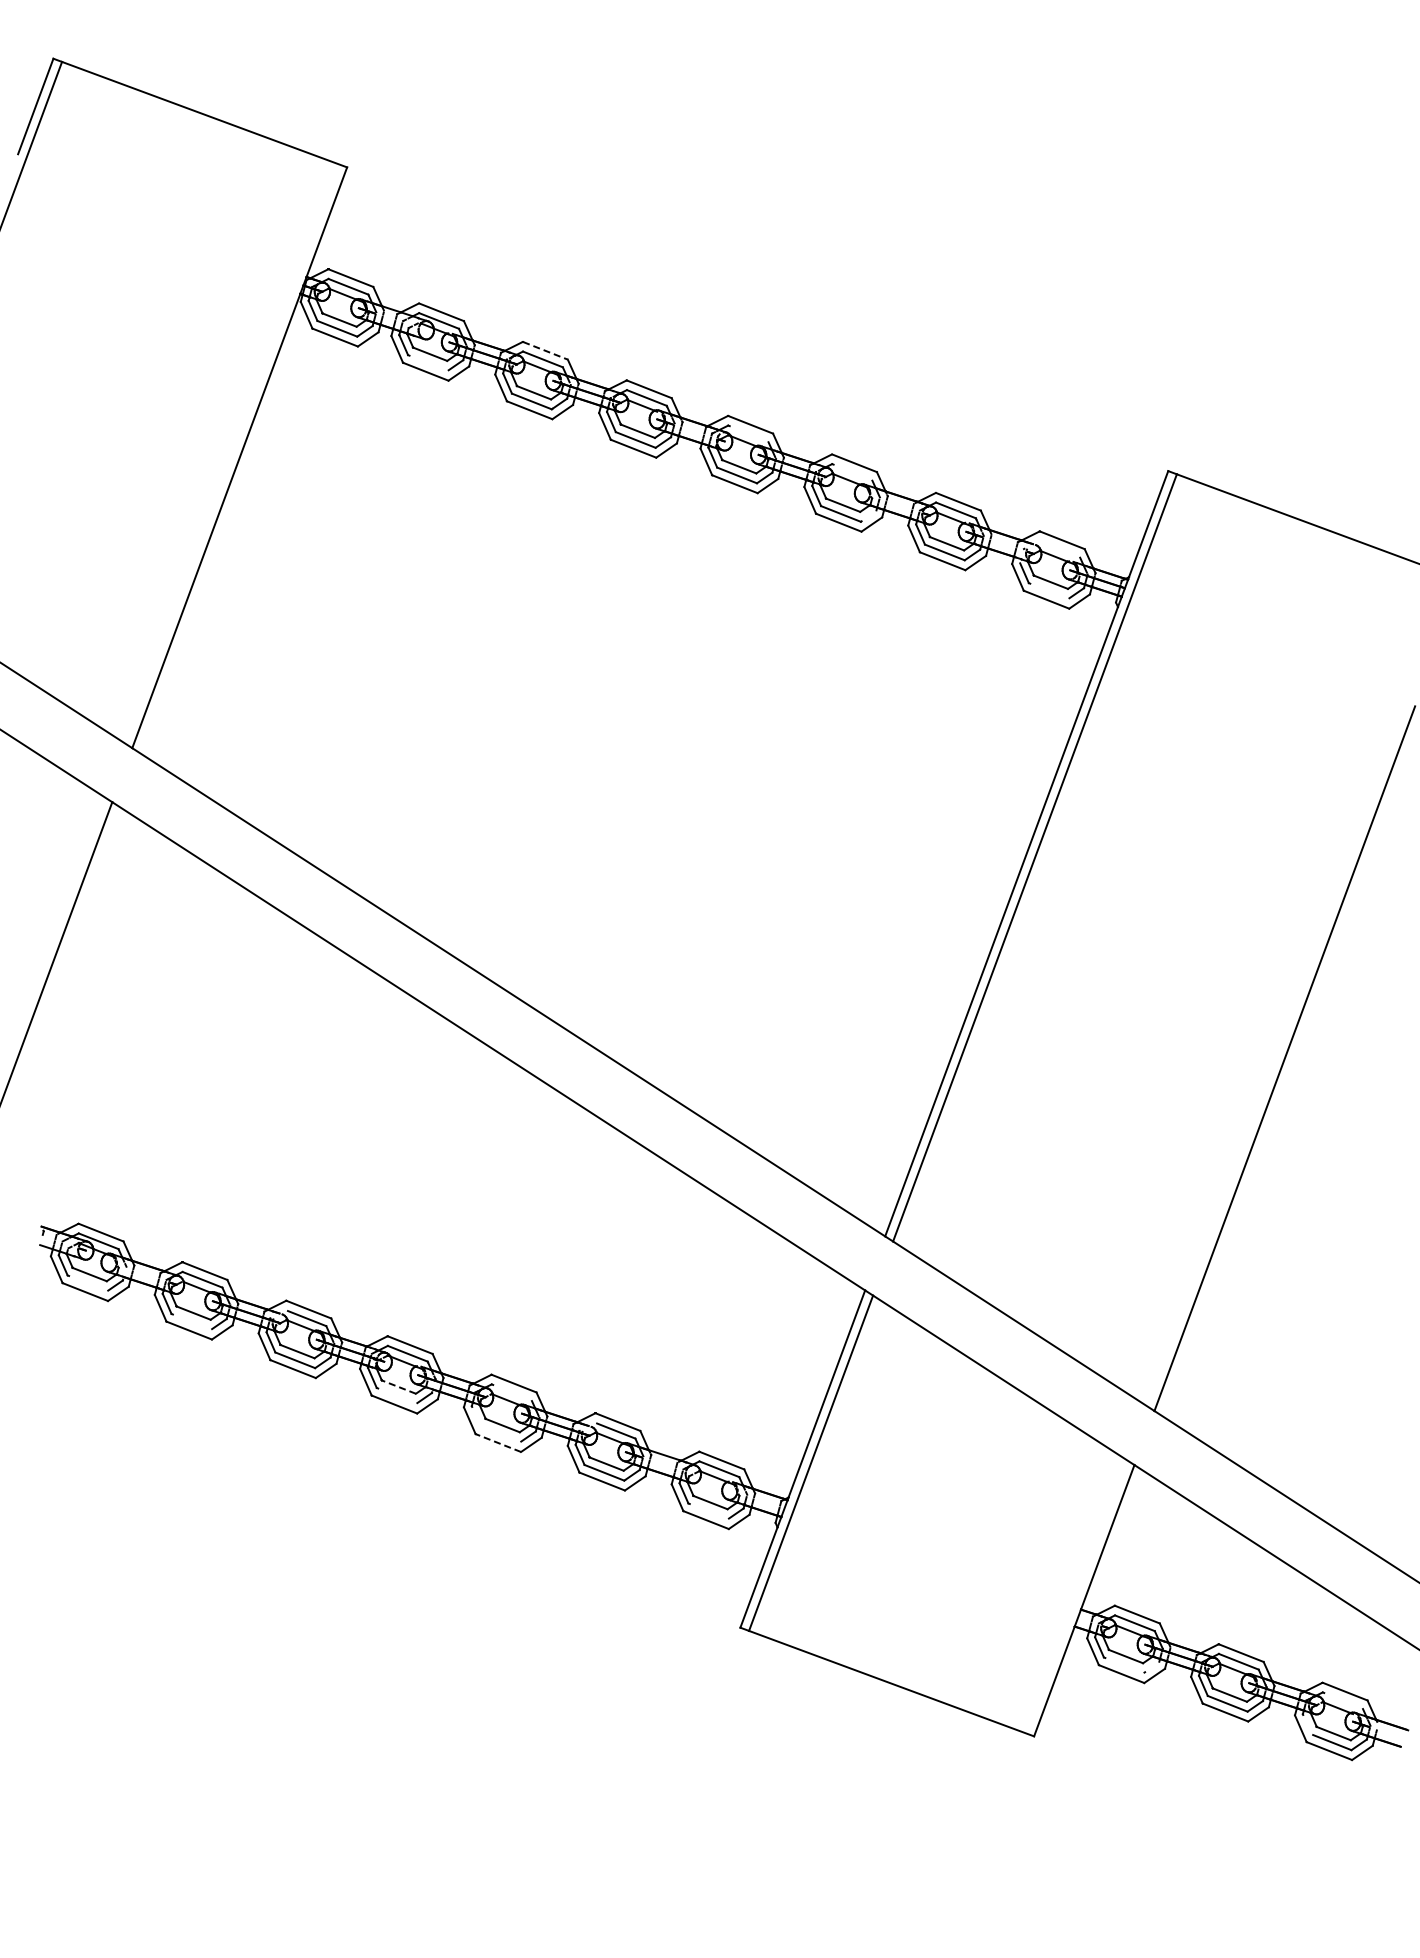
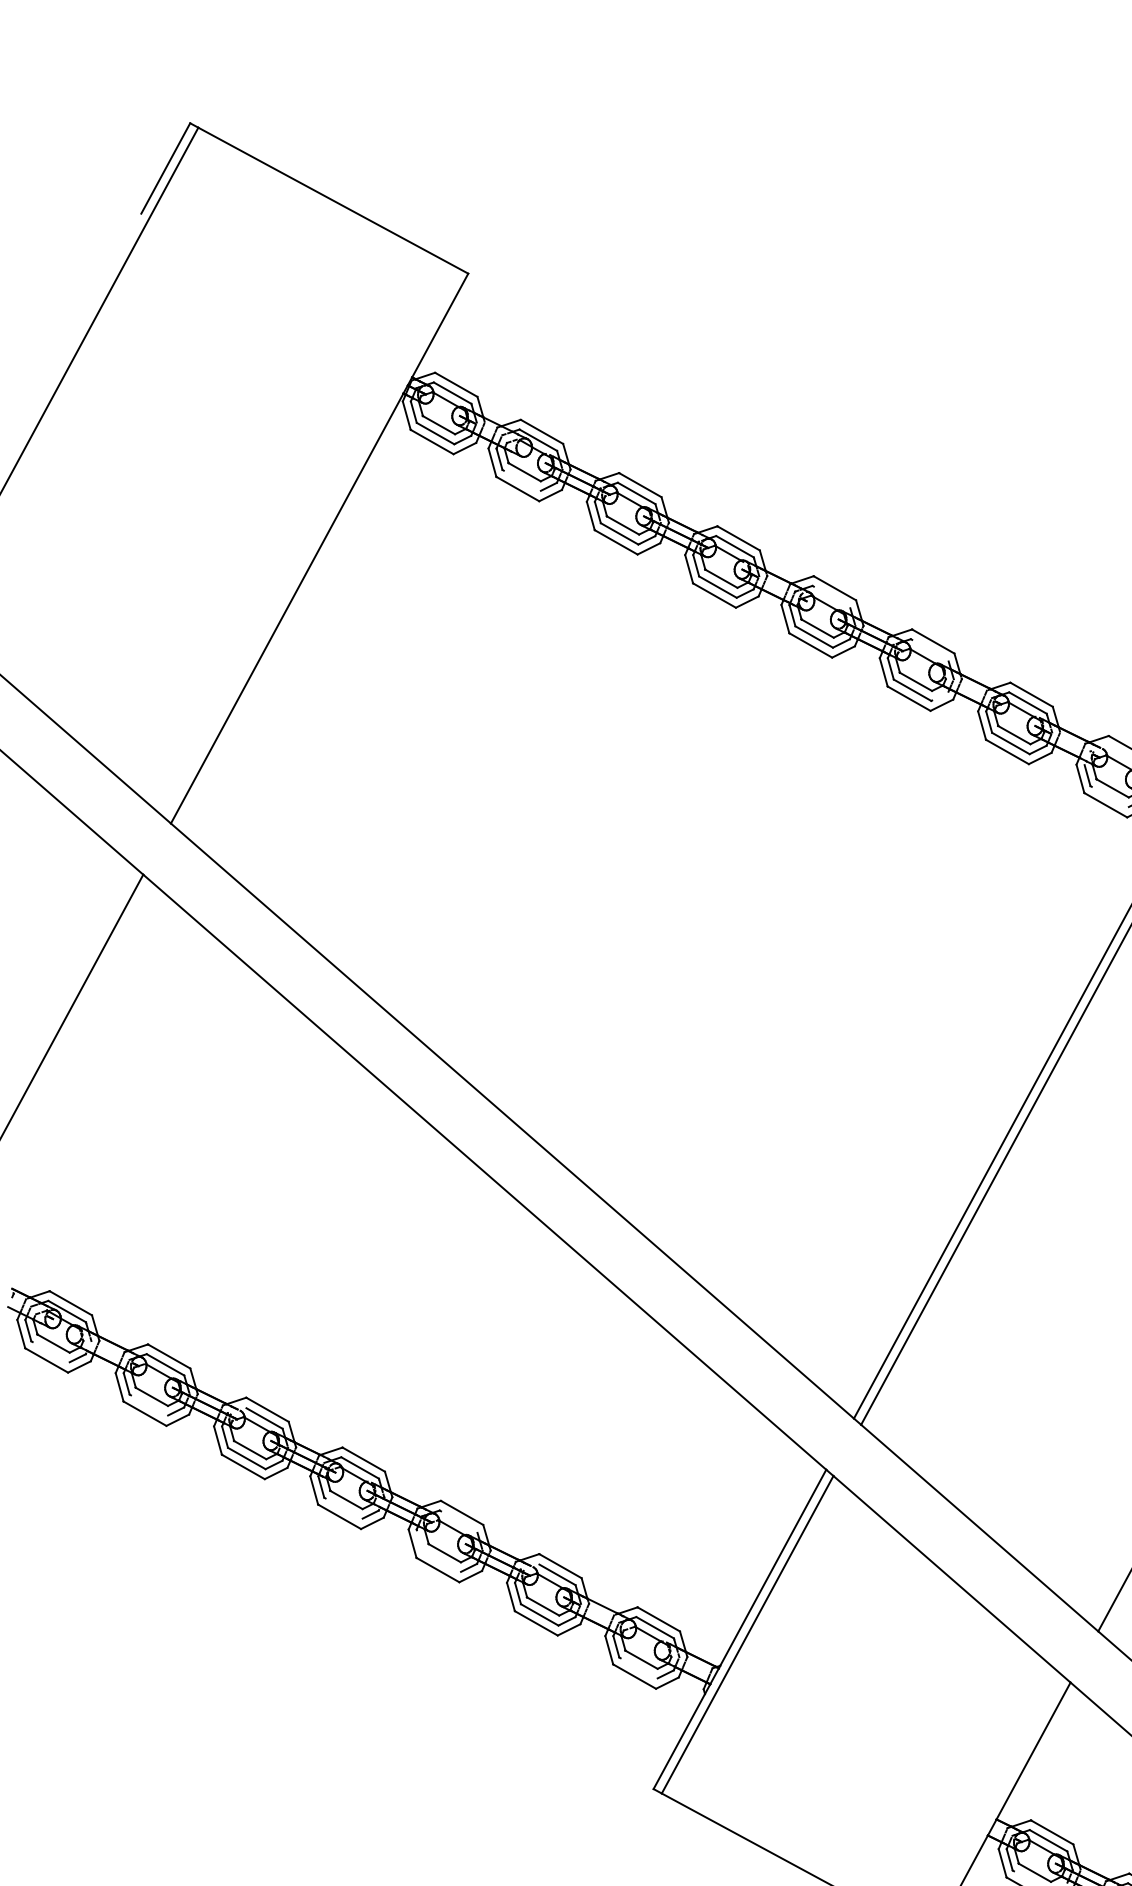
line: (545, 351) -> (640, 485), dashed -> solid
line: (398, 1386) -> (346, 1499), dashed -> solid
line: (498, 1442) -> (438, 1569), dashed -> solid

